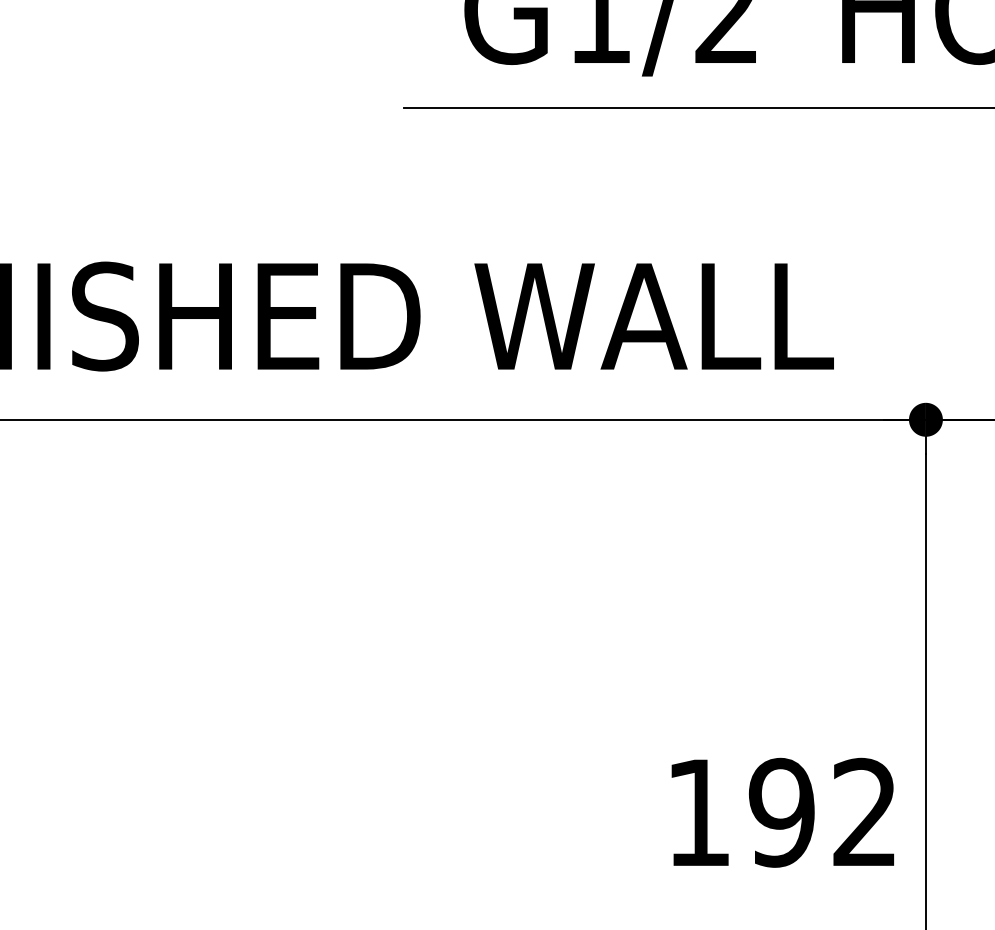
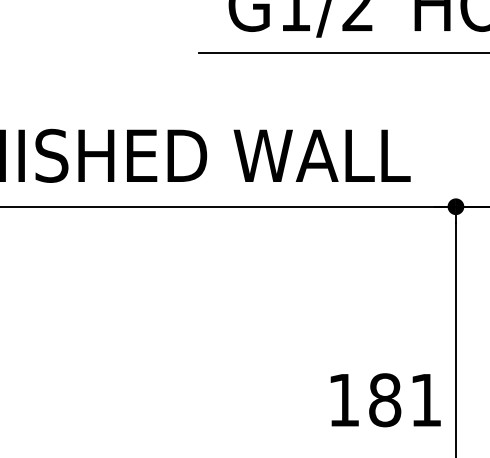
text: (821, 813) -> (404, 400), 192 -> 181

